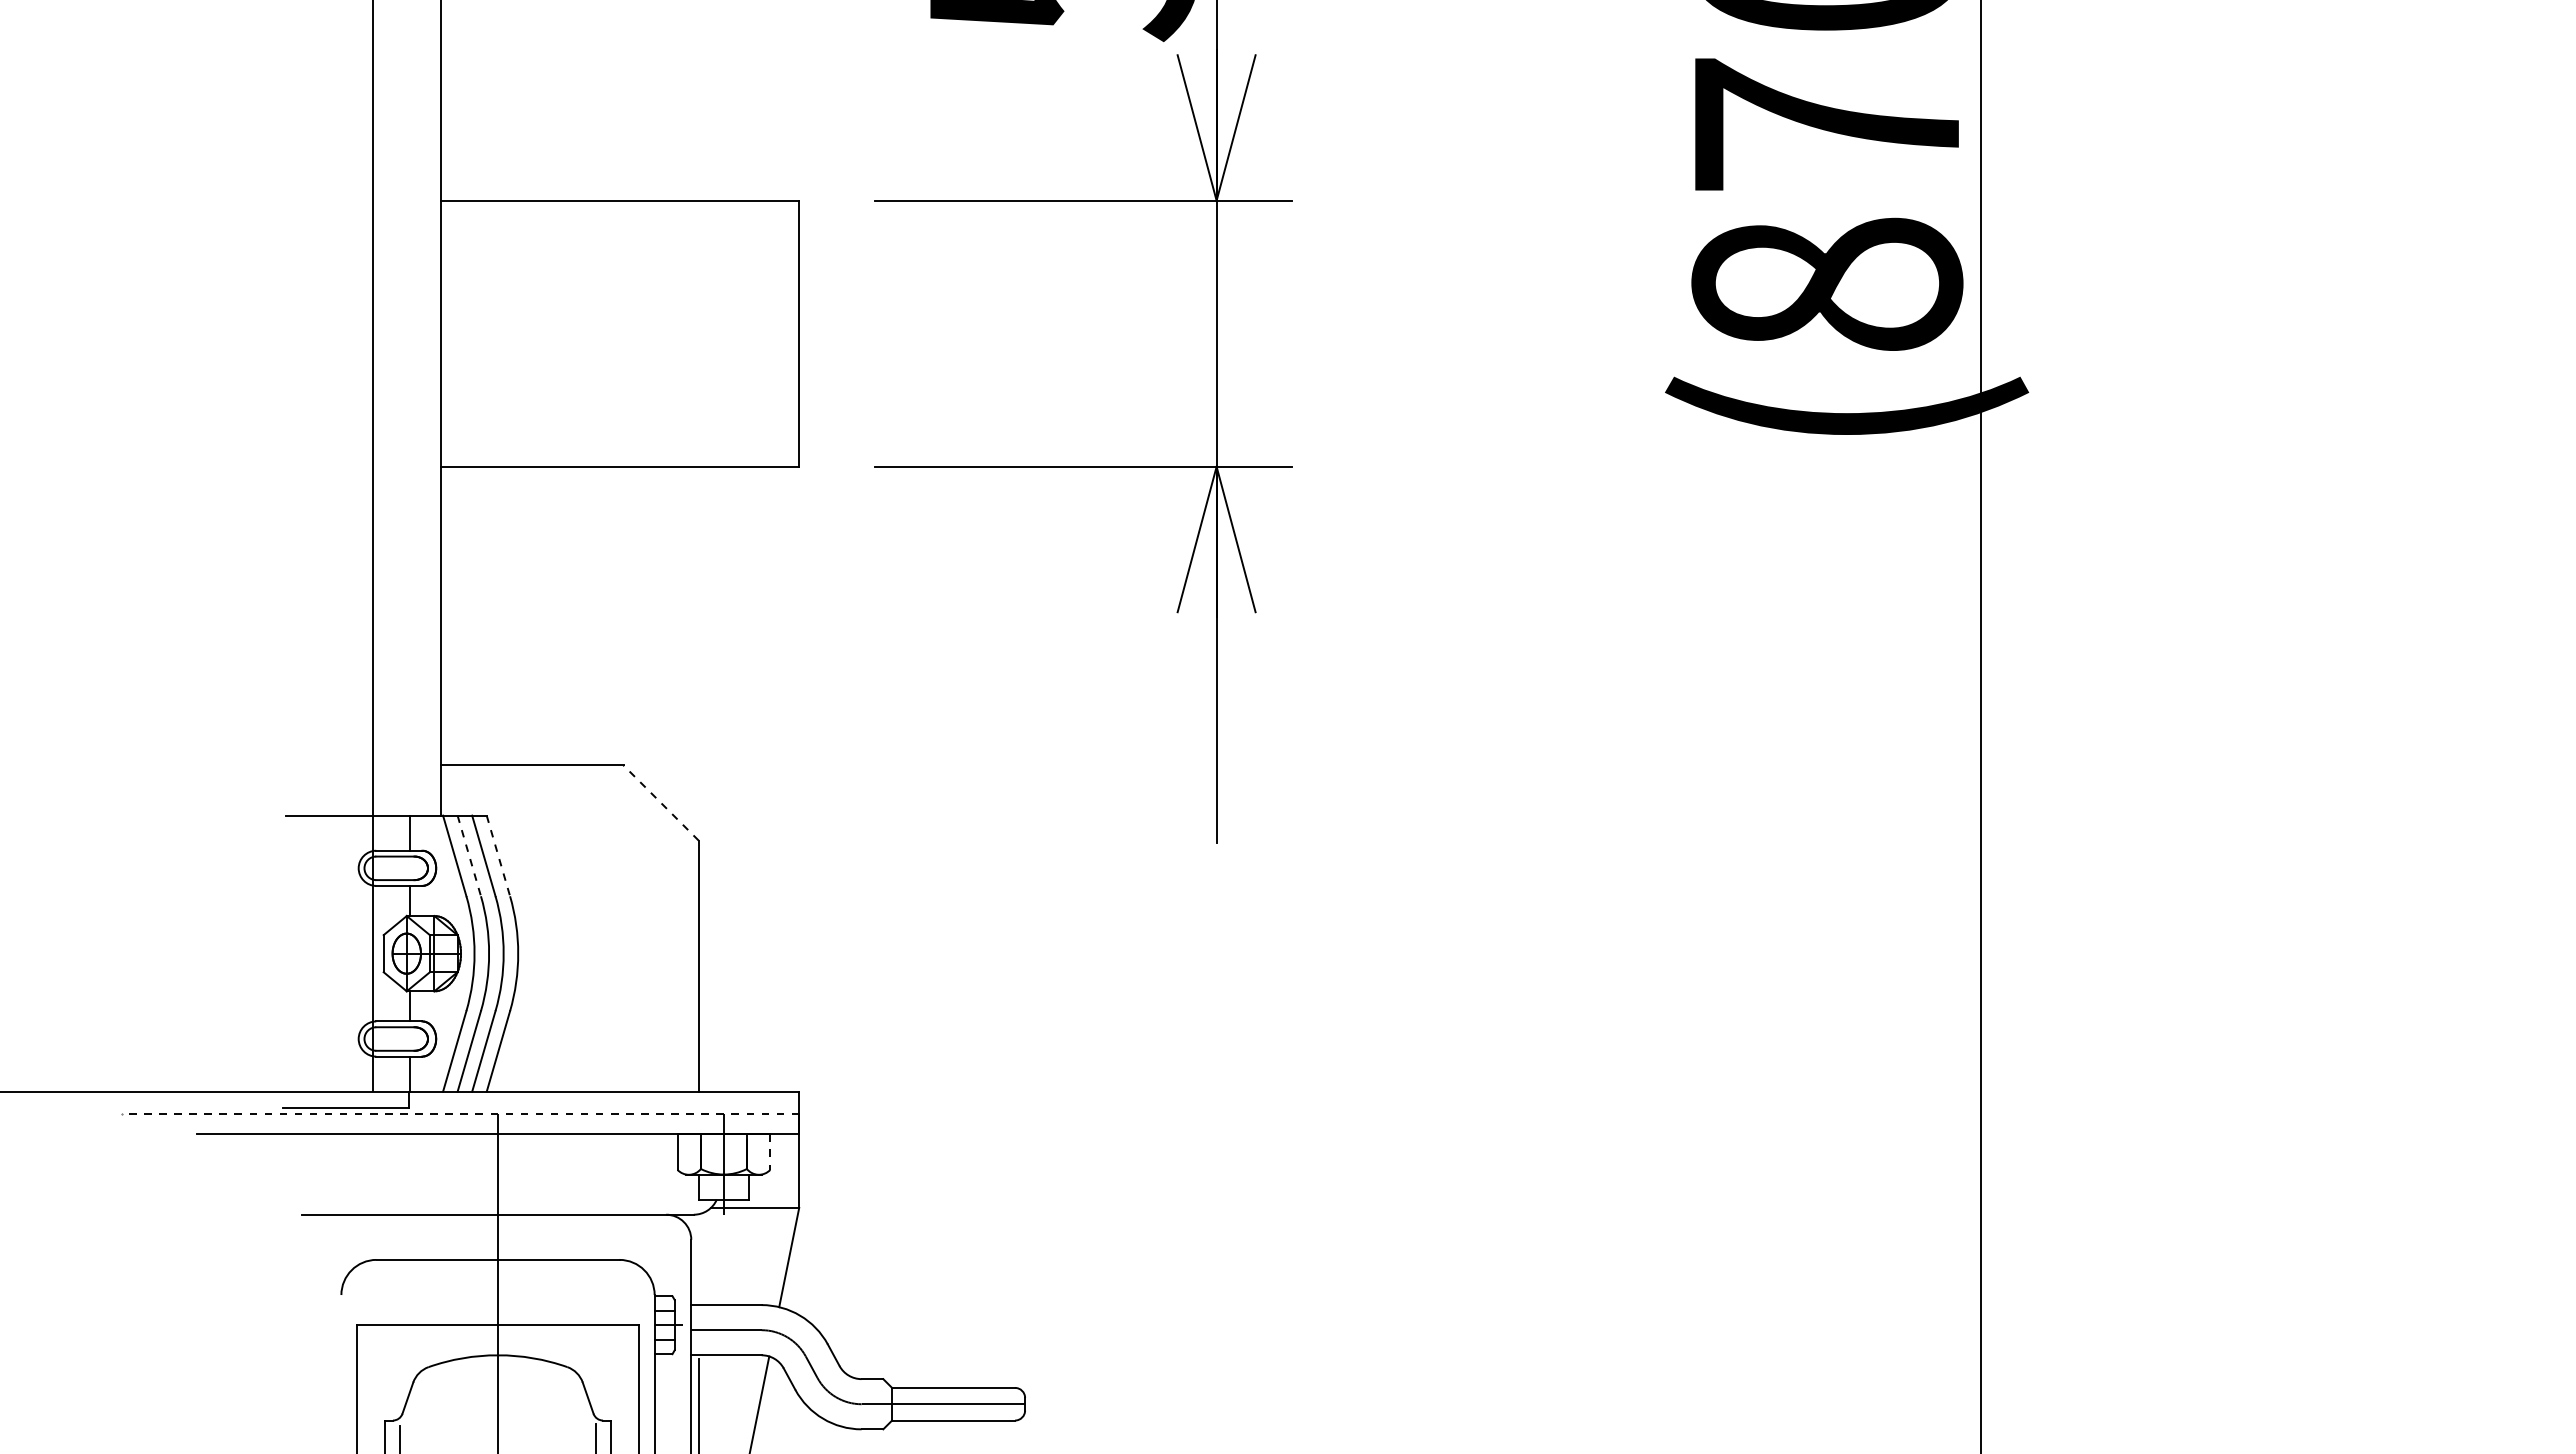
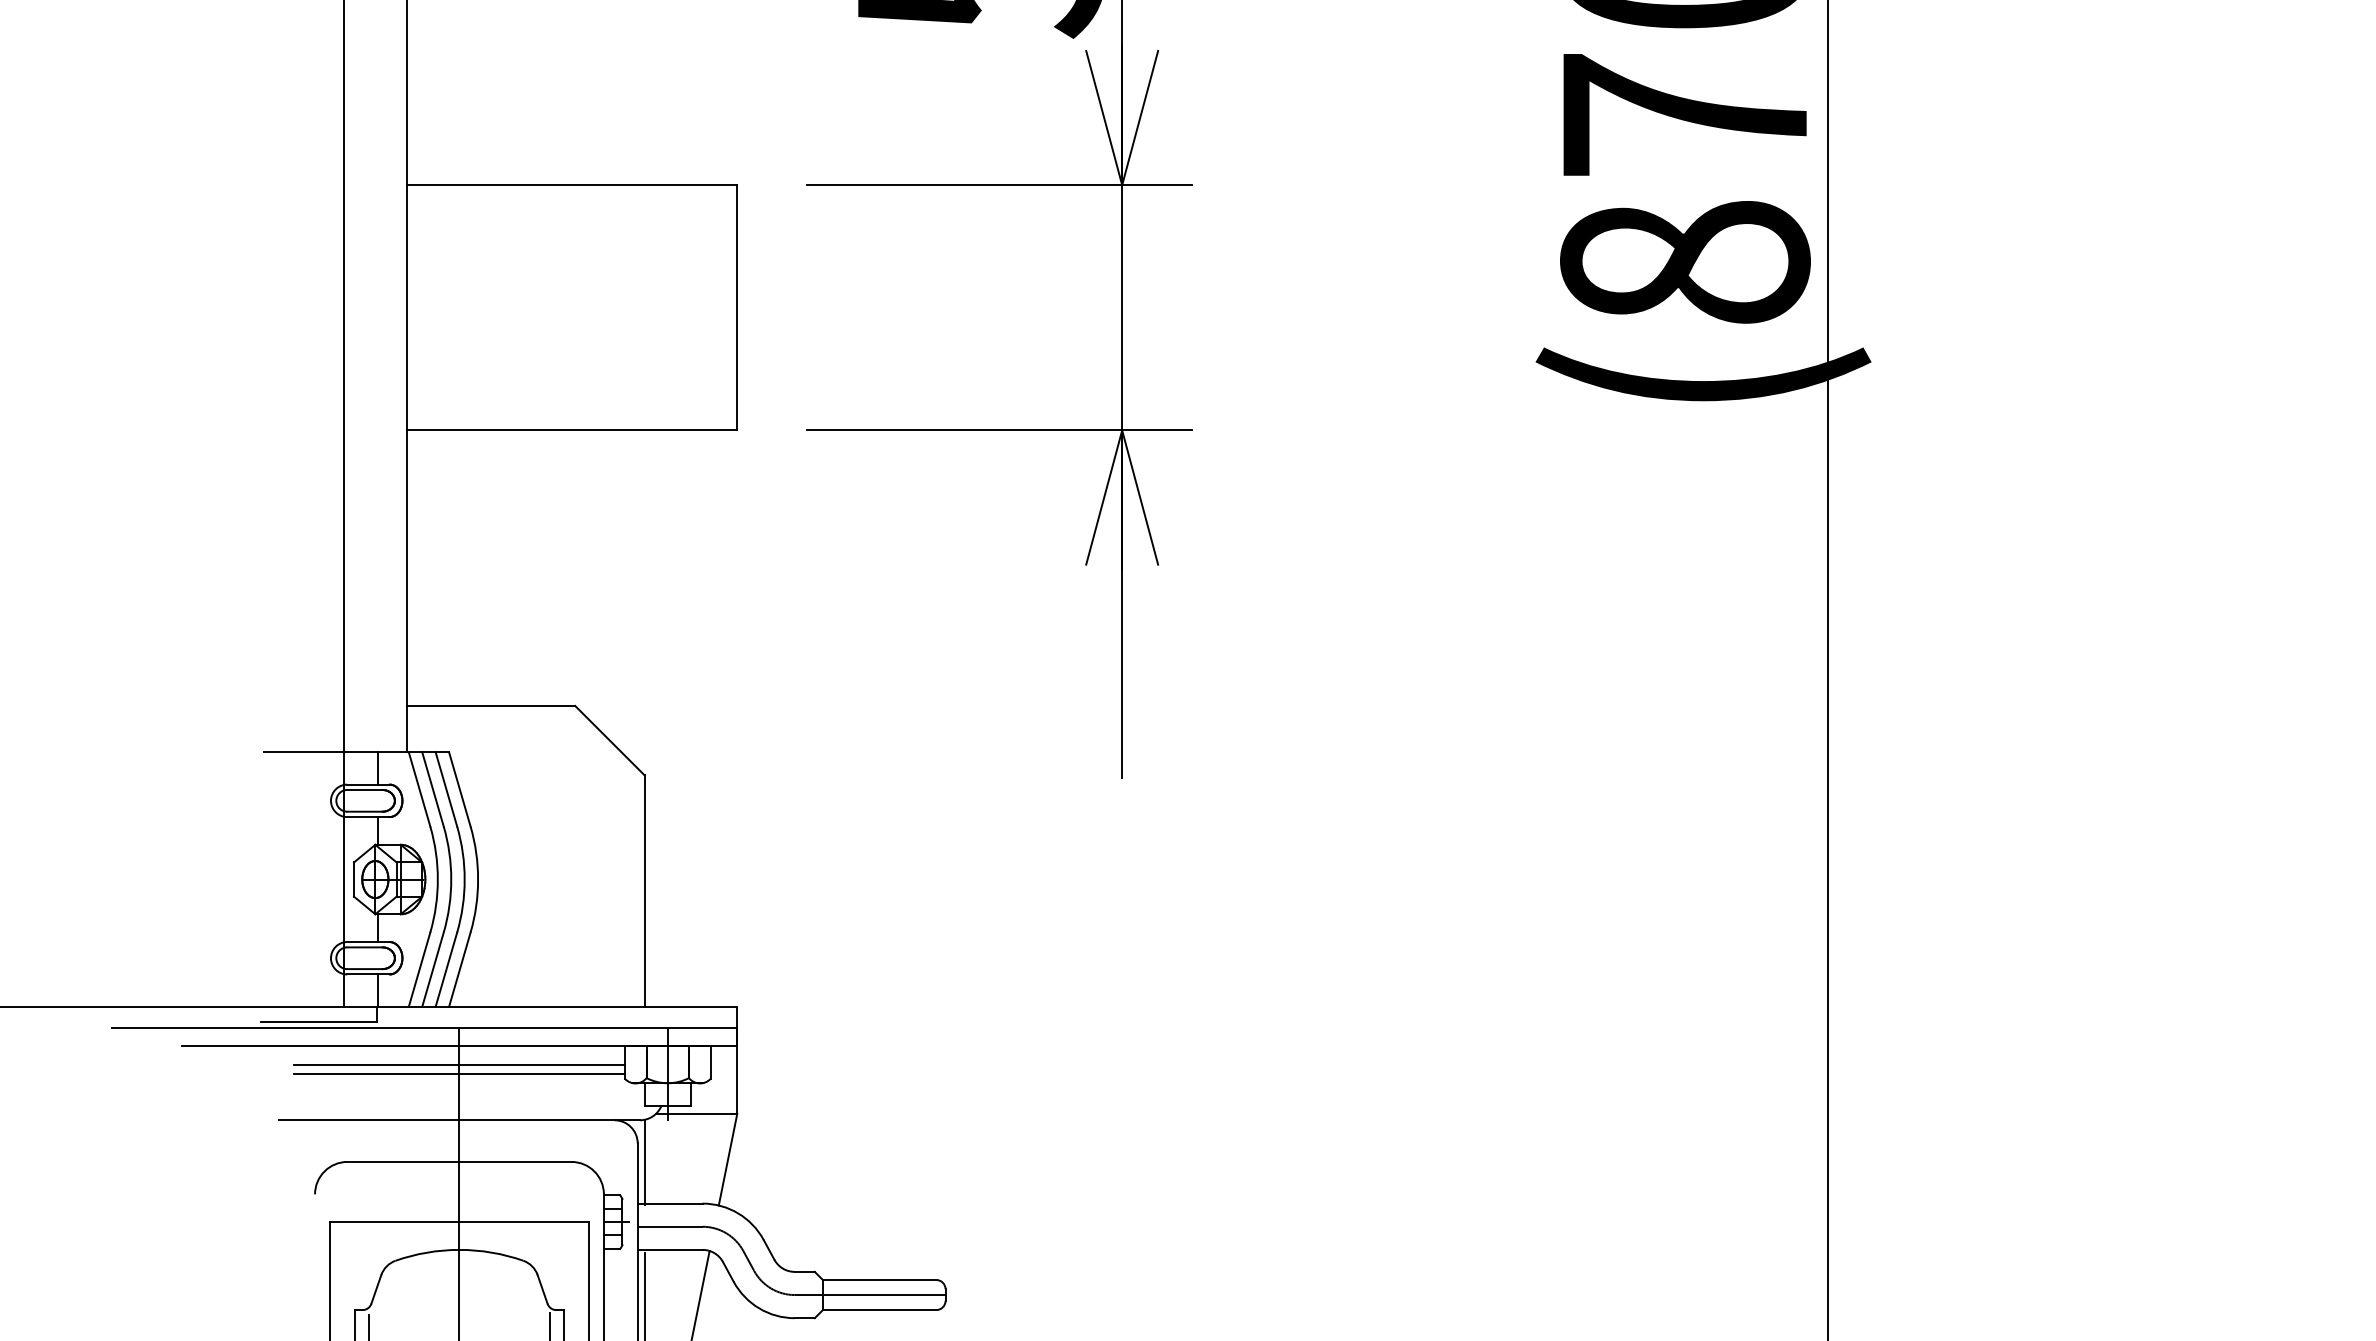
line: (660, 802) -> (609, 740), dashed -> solid
line: (469, 855) -> (433, 789), dashed -> solid
line: (498, 855) -> (459, 789), dashed -> solid
line: (460, 1114) -> (424, 1027), dashed -> solid
line: (770, 1152) -> (710, 1062), dashed -> solid
line: (497, 1154) -> (459, 1064), added
line: (497, 1164) -> (459, 1073), added
line: (698, 1260) -> (644, 1162), added

